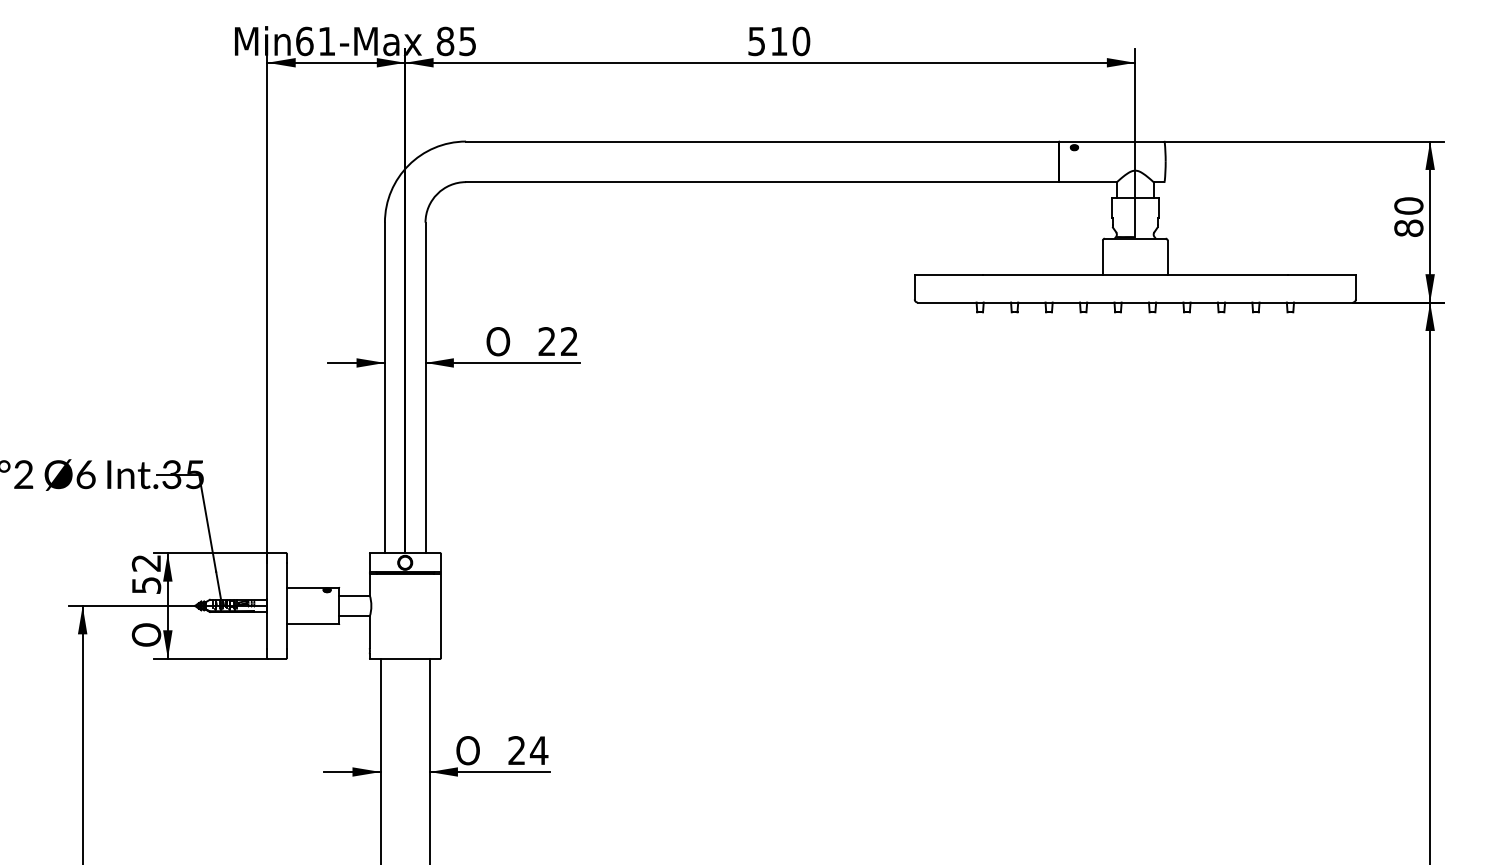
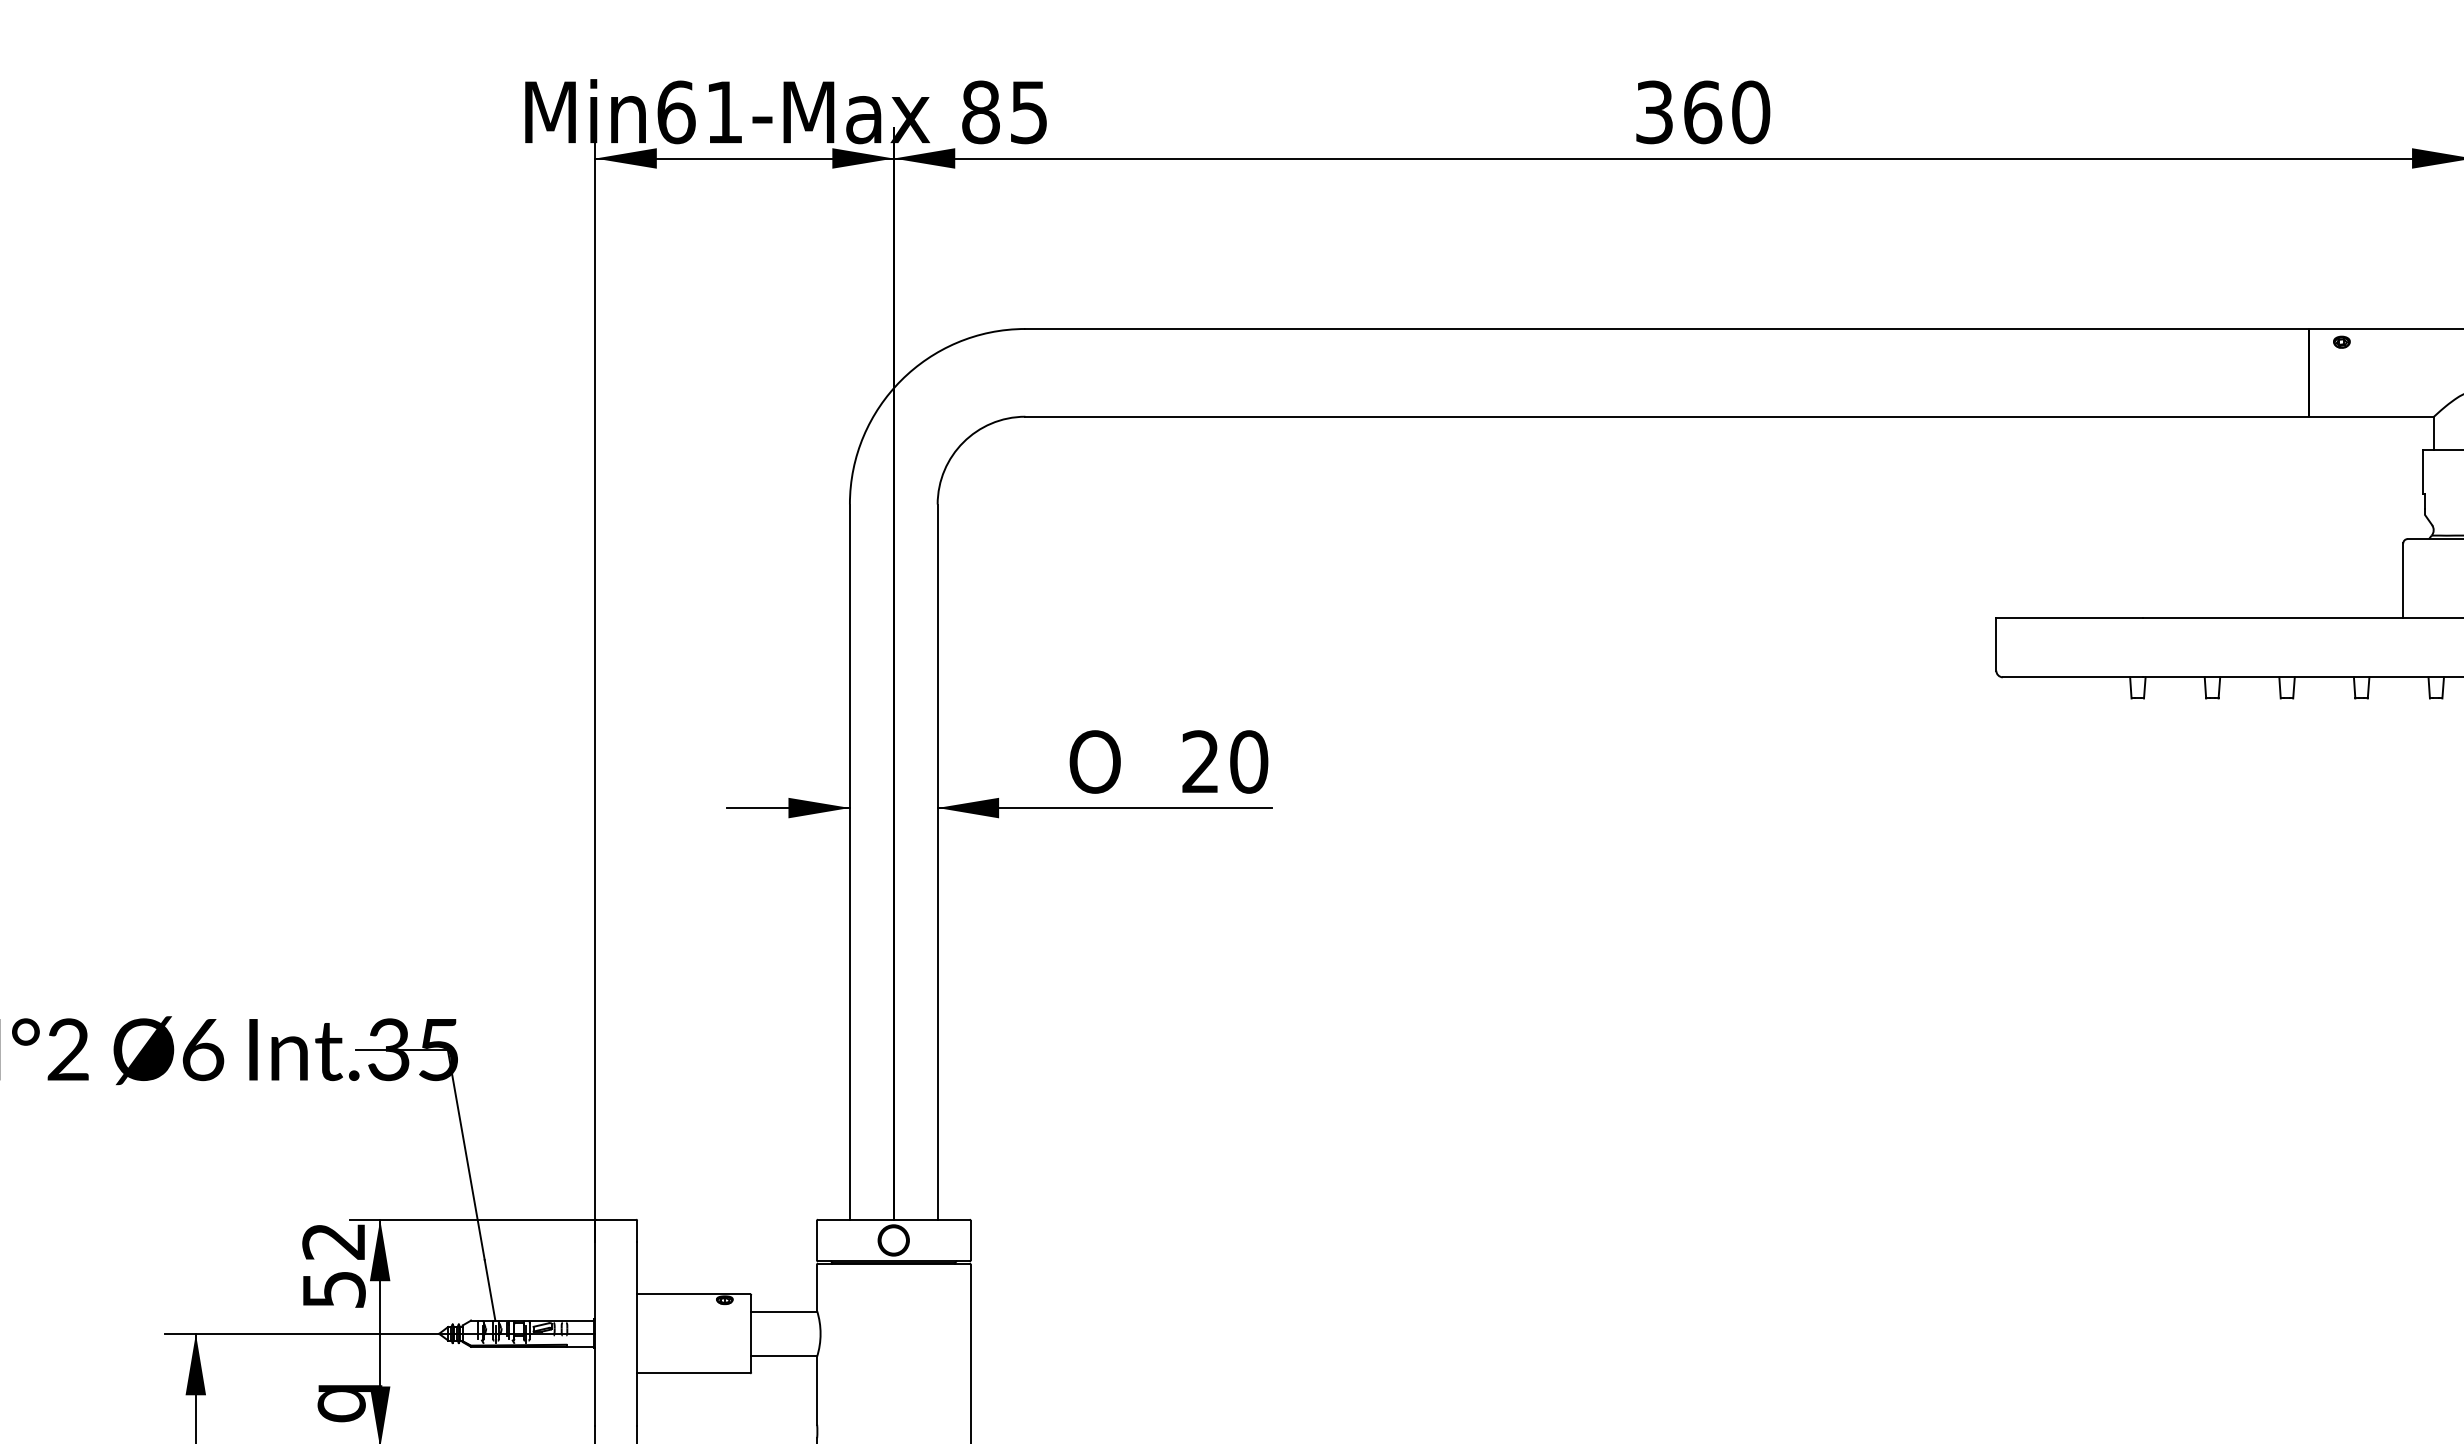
text: (768, 41) -> (1679, 112), 510 -> 360
text: (569, 341) -> (1249, 761), 22 -> 20
text: (148, 634) -> (338, 1395), O -> q

